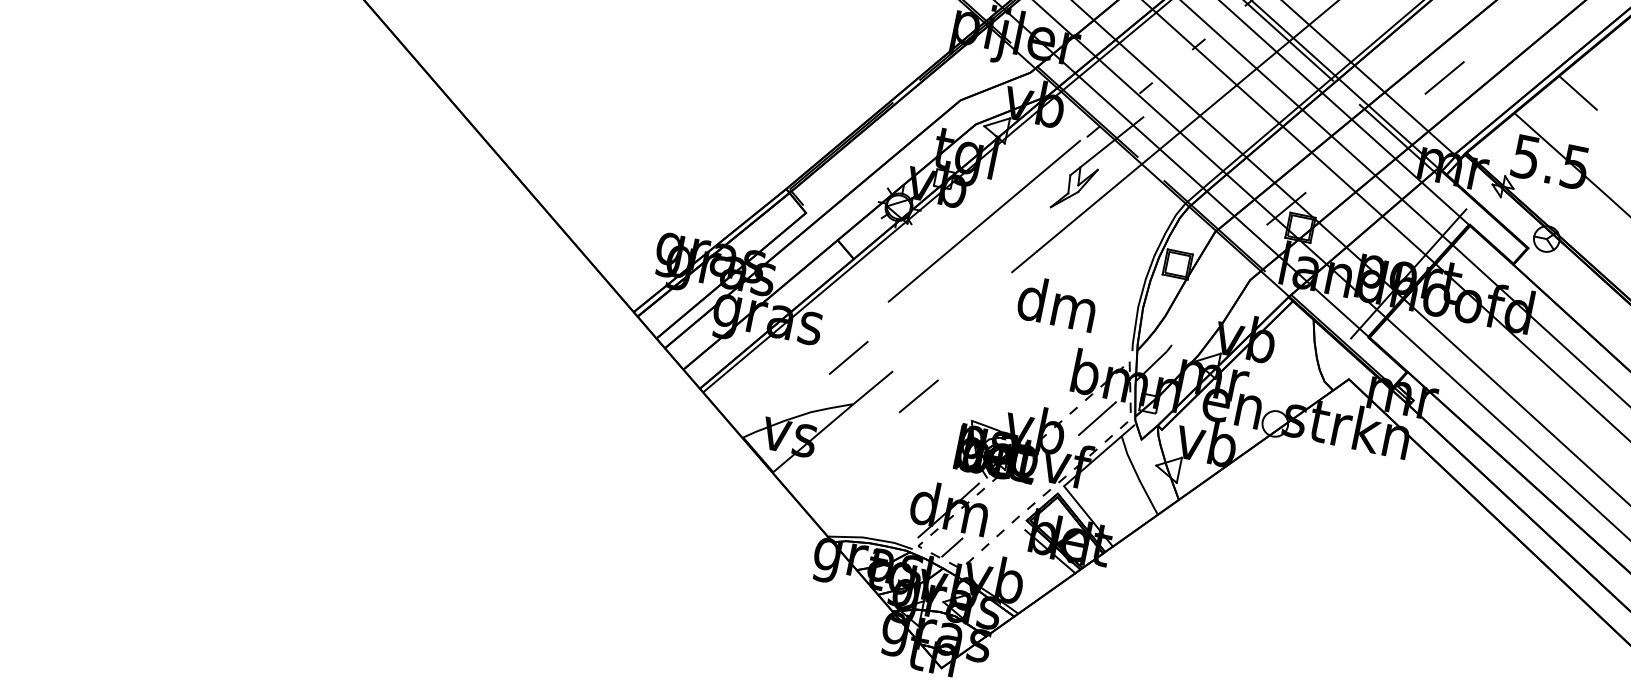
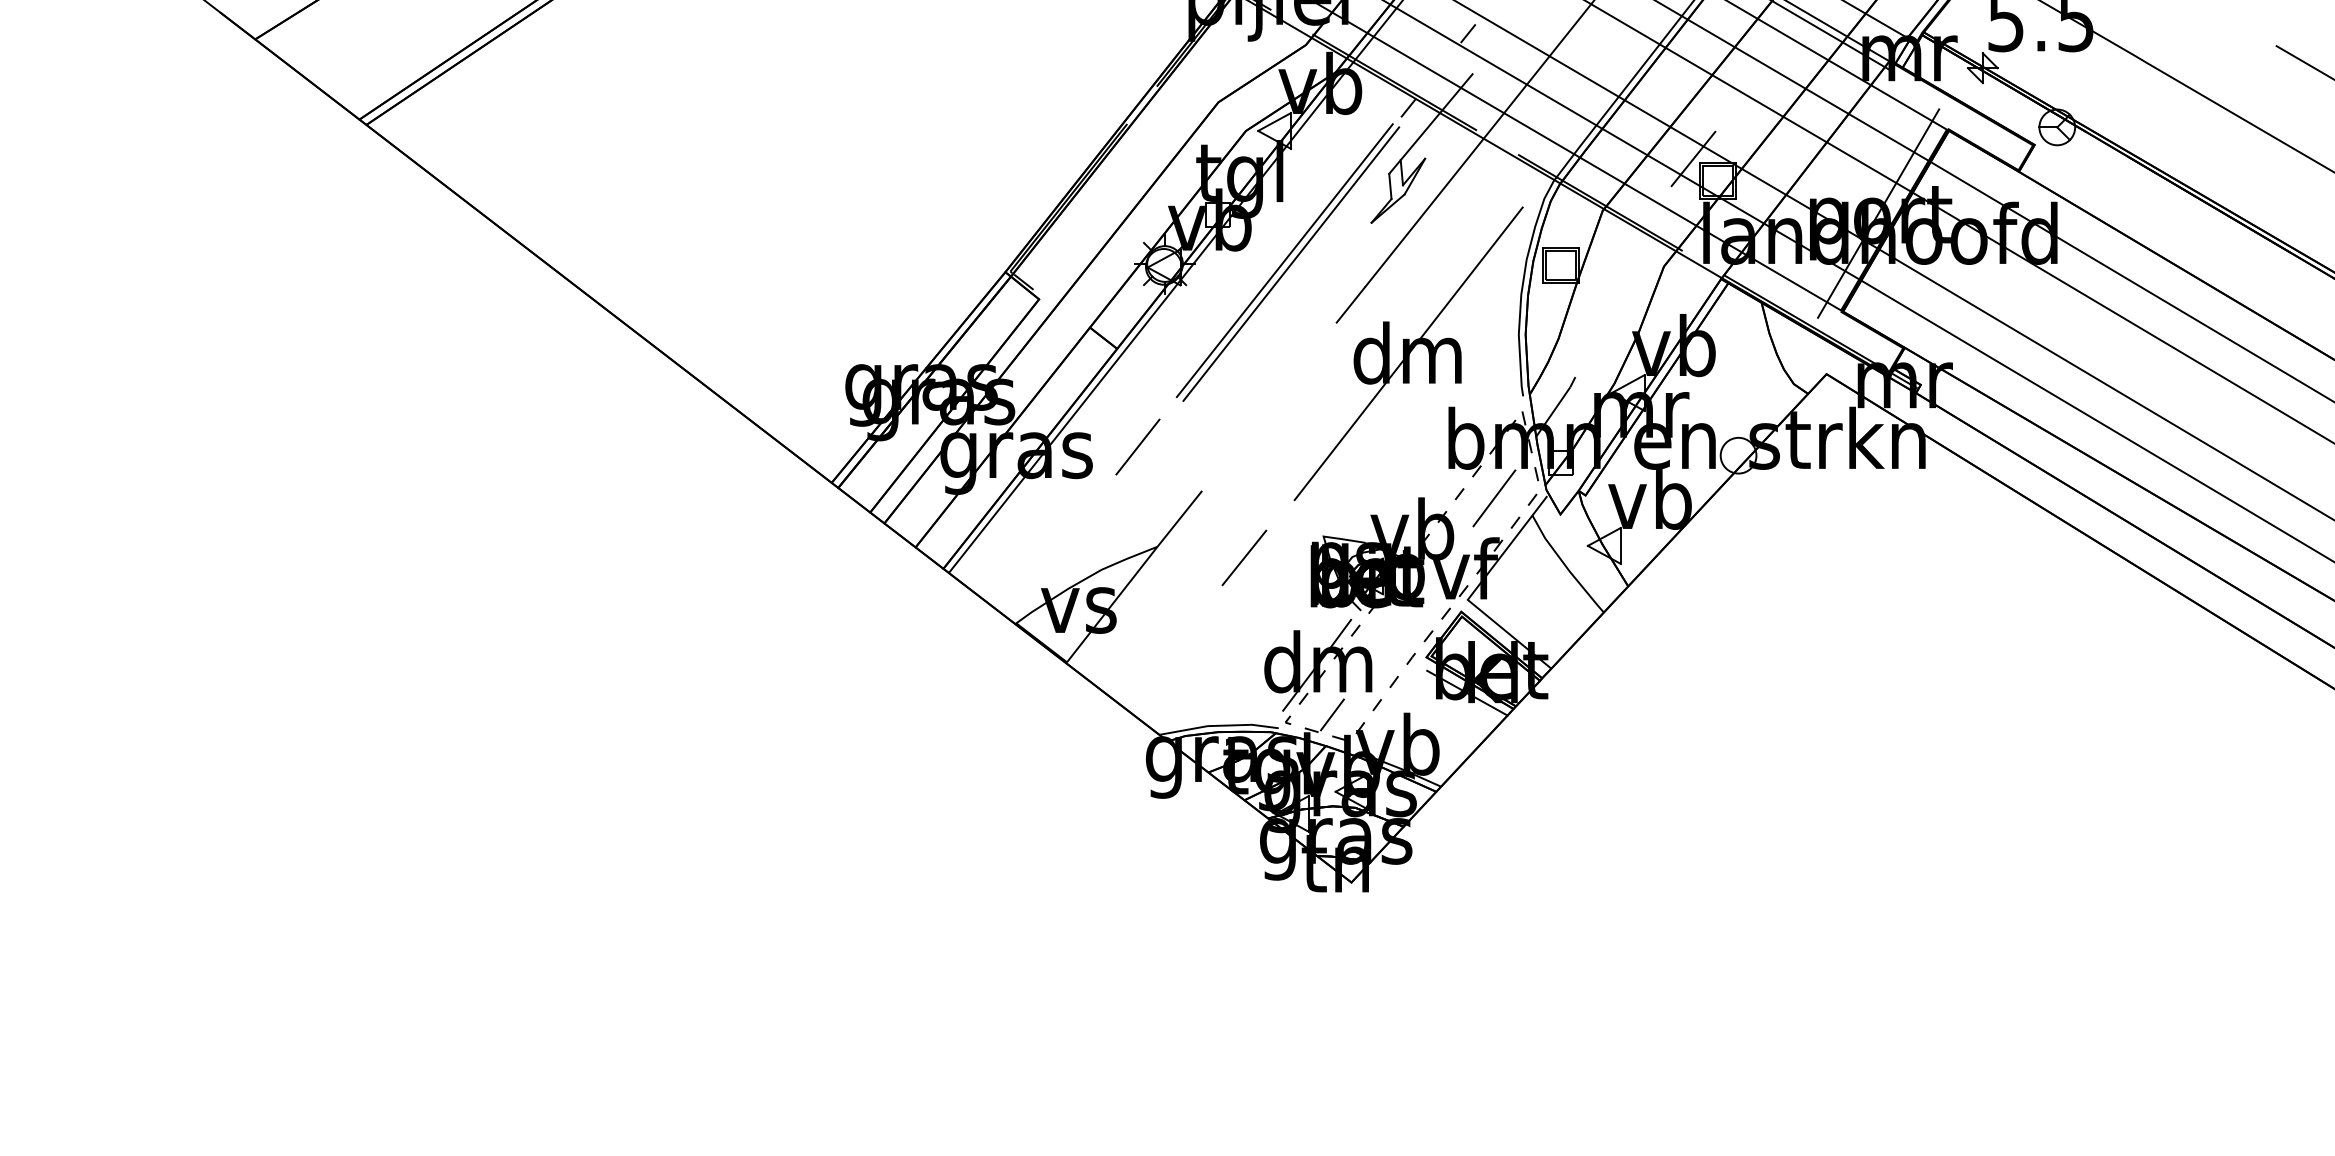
line: (988, 224) -> (1291, 263), added
line: (1057, 304) -> (1408, 353), added
line: (848, 357) -> (1137, 446), moved
line: (918, 396) -> (1244, 557), moved

